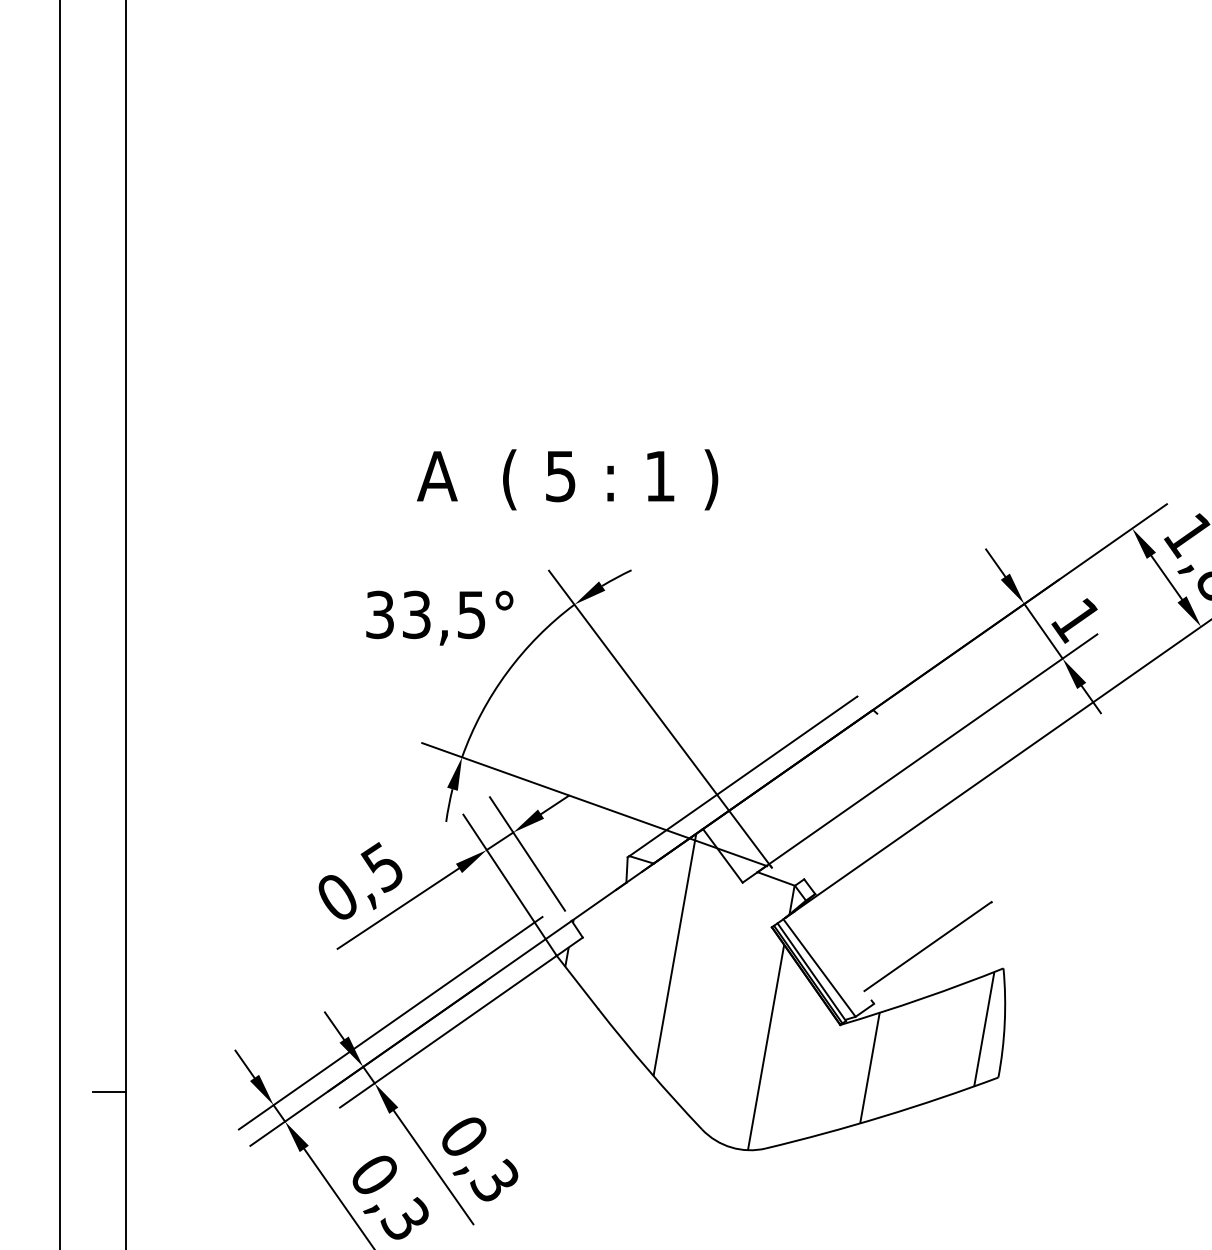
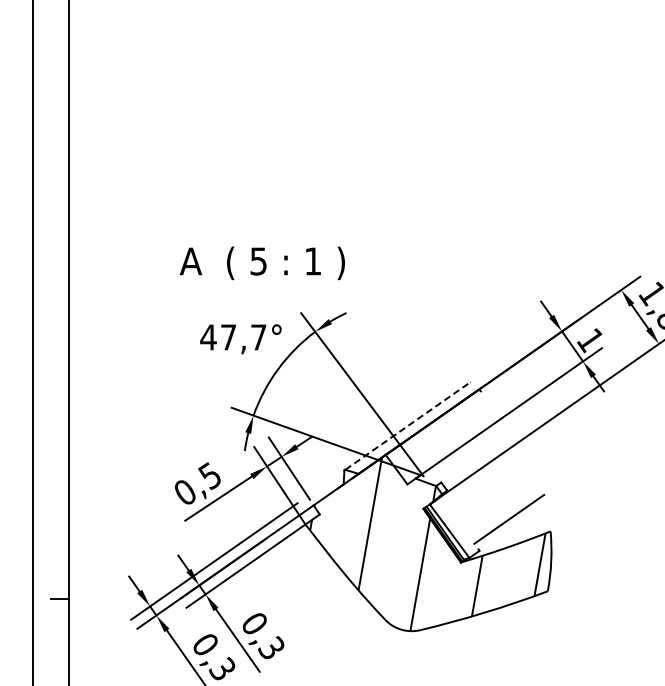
text: (567, 480) -> (262, 263), moved
text: (425, 614) -> (233, 337), 33,5° -> 47,7°
line: (744, 775) -> (408, 425), solid -> dashed

